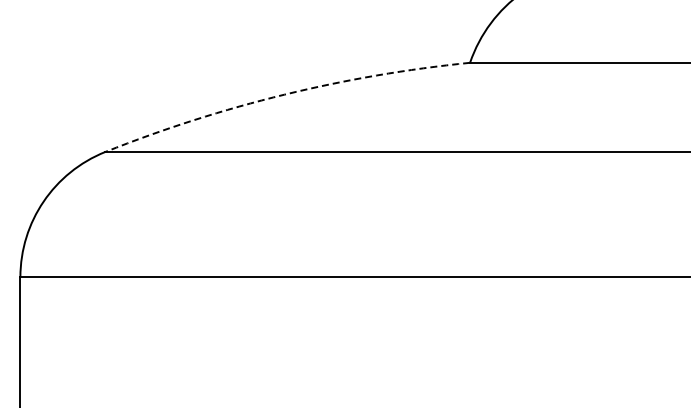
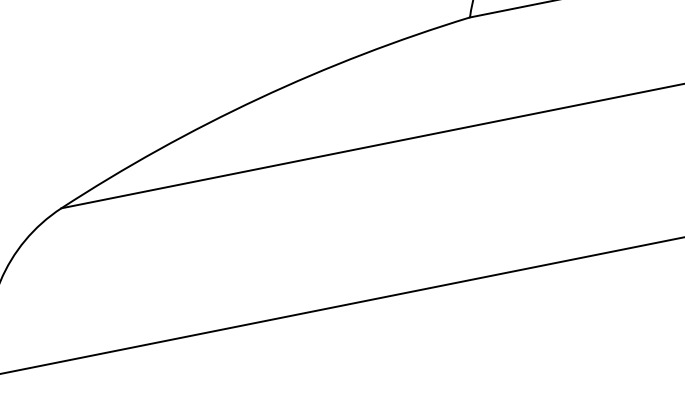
arc: (284, 94) -> (258, 98), dashed -> solid

